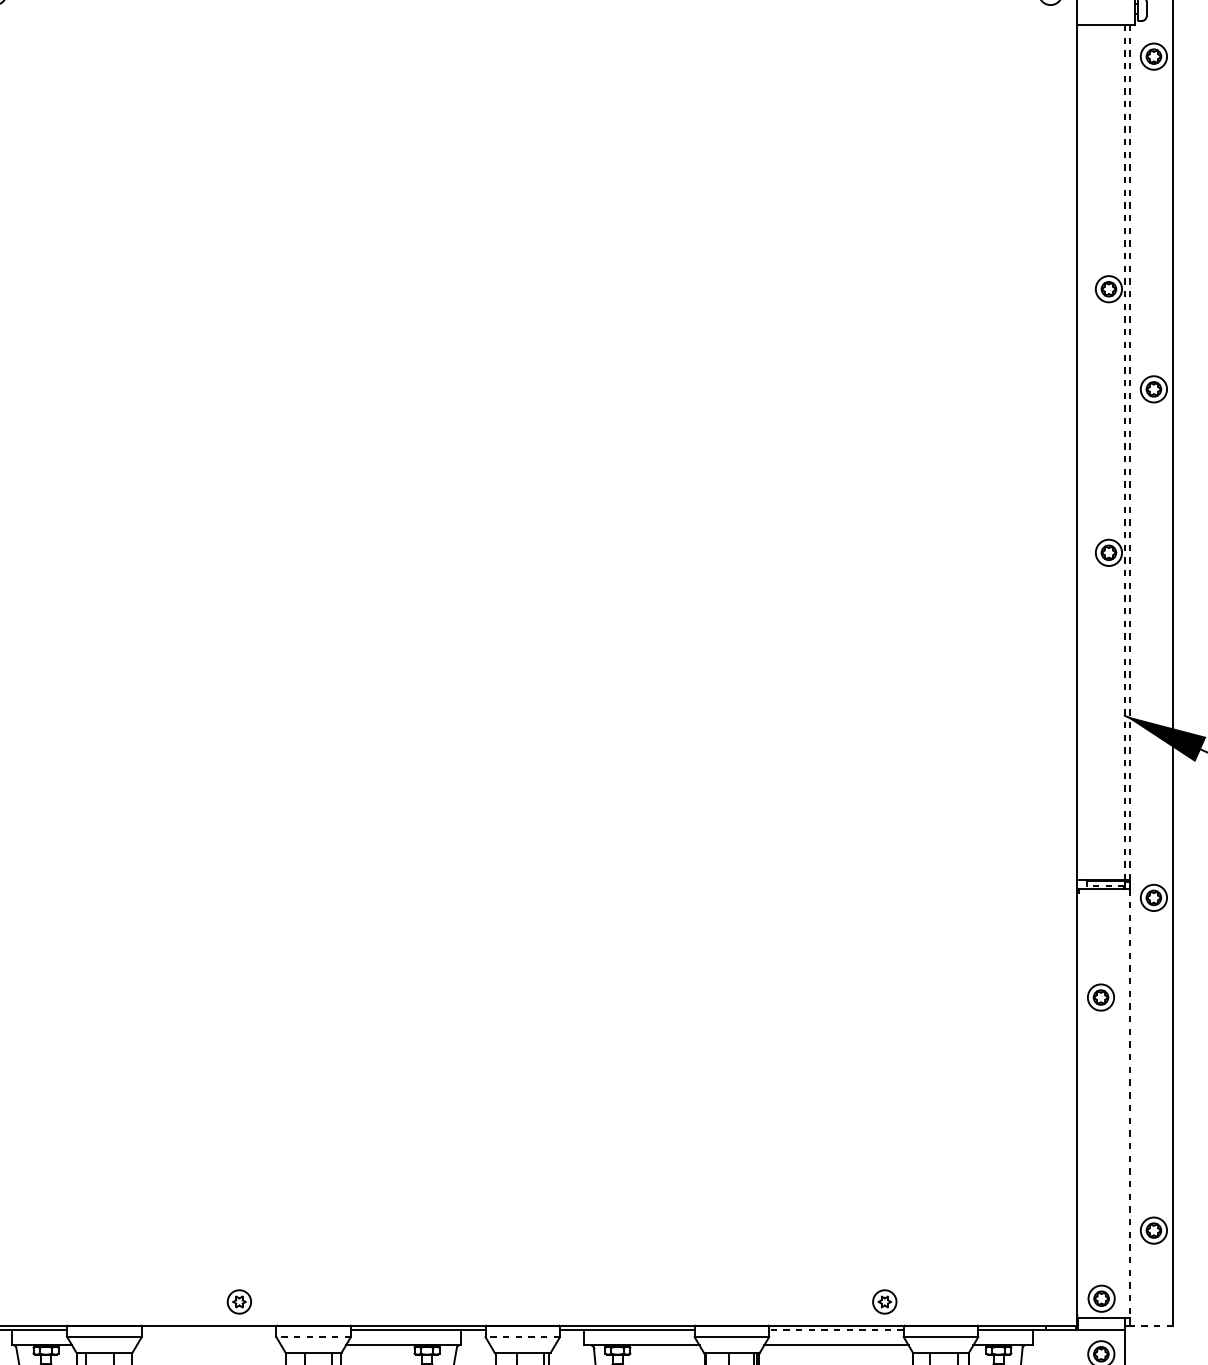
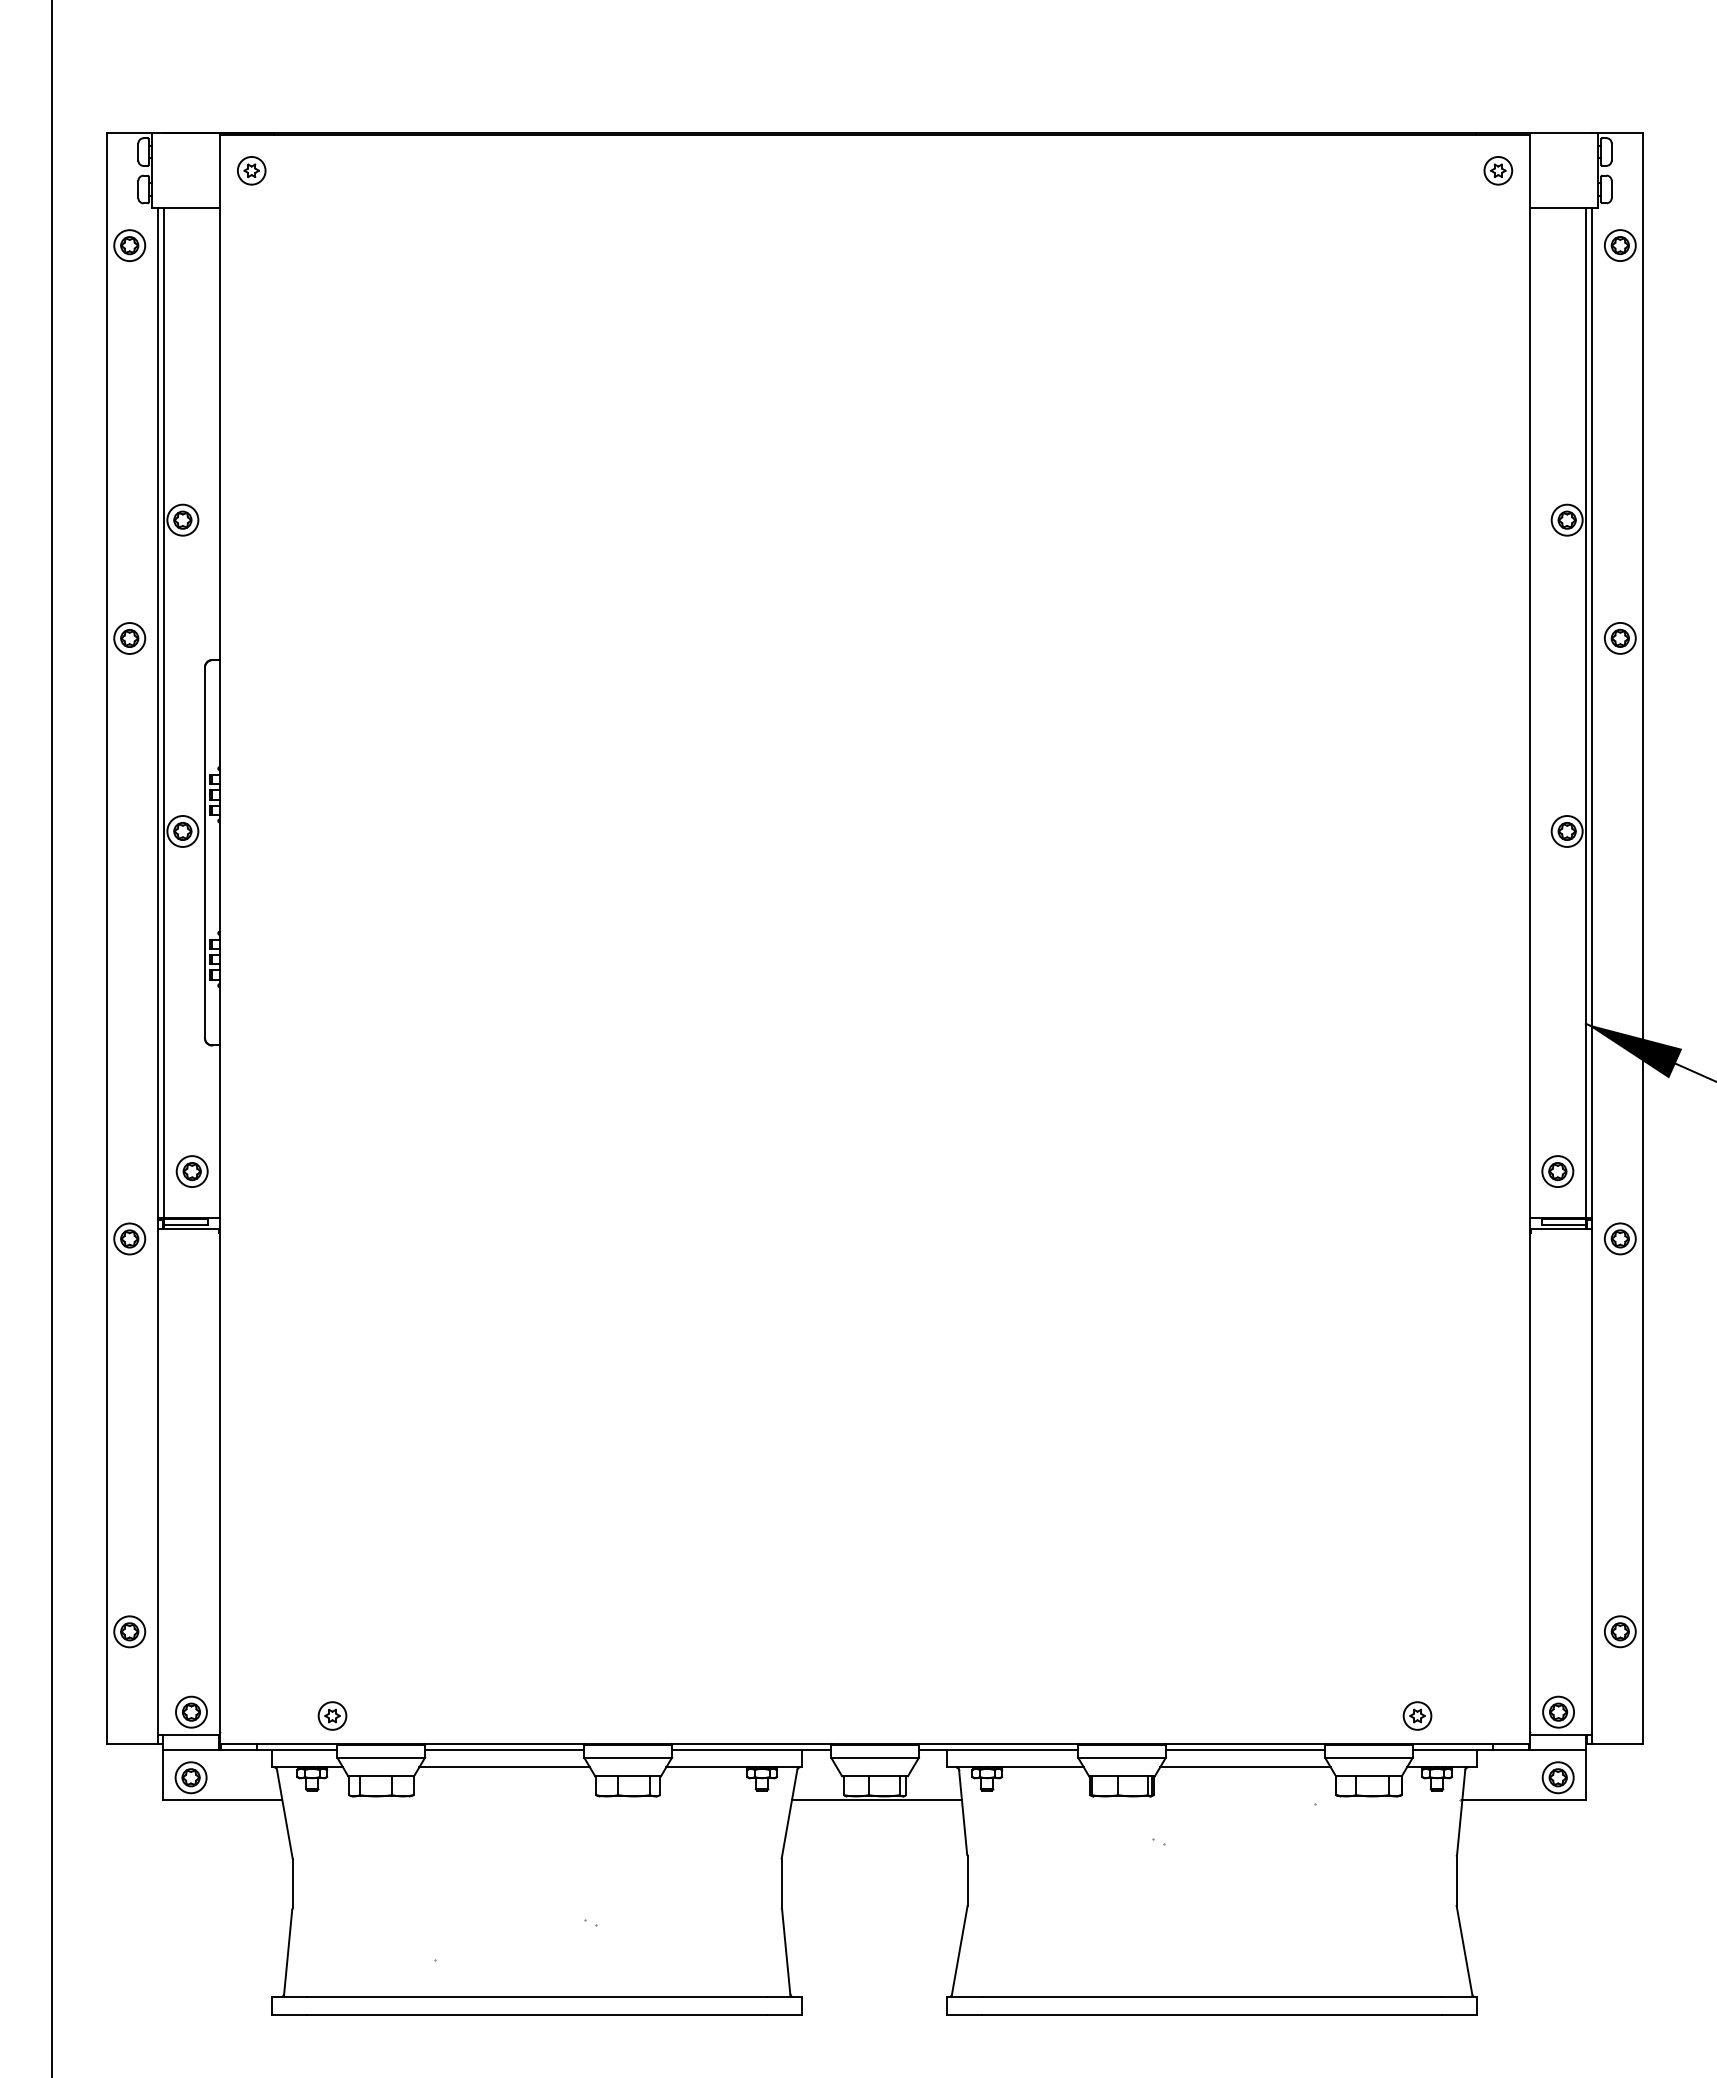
line: (1124, 452) -> (1585, 712), dashed -> solid
line: (1130, 452) -> (1592, 713), dashed -> solid
line: (1105, 885) -> (1563, 1224), dashed -> solid
part: (1100, 997) -> (1557, 1171), moved
line: (1130, 1104) -> (1592, 1482), dashed -> solid
part: (239, 1301) -> (332, 1715), moved
part: (884, 1301) -> (1417, 1715), moved
line: (1151, 1326) -> (1617, 1744), dashed -> solid
line: (208, 1330) -> (504, 1749), added
line: (836, 1330) -> (1245, 1749), dashed -> solid
line: (313, 1337) -> (628, 1757), dashed -> solid
line: (523, 1337) -> (875, 1757), dashed -> solid
line: (208, 1345) -> (504, 1767), added

